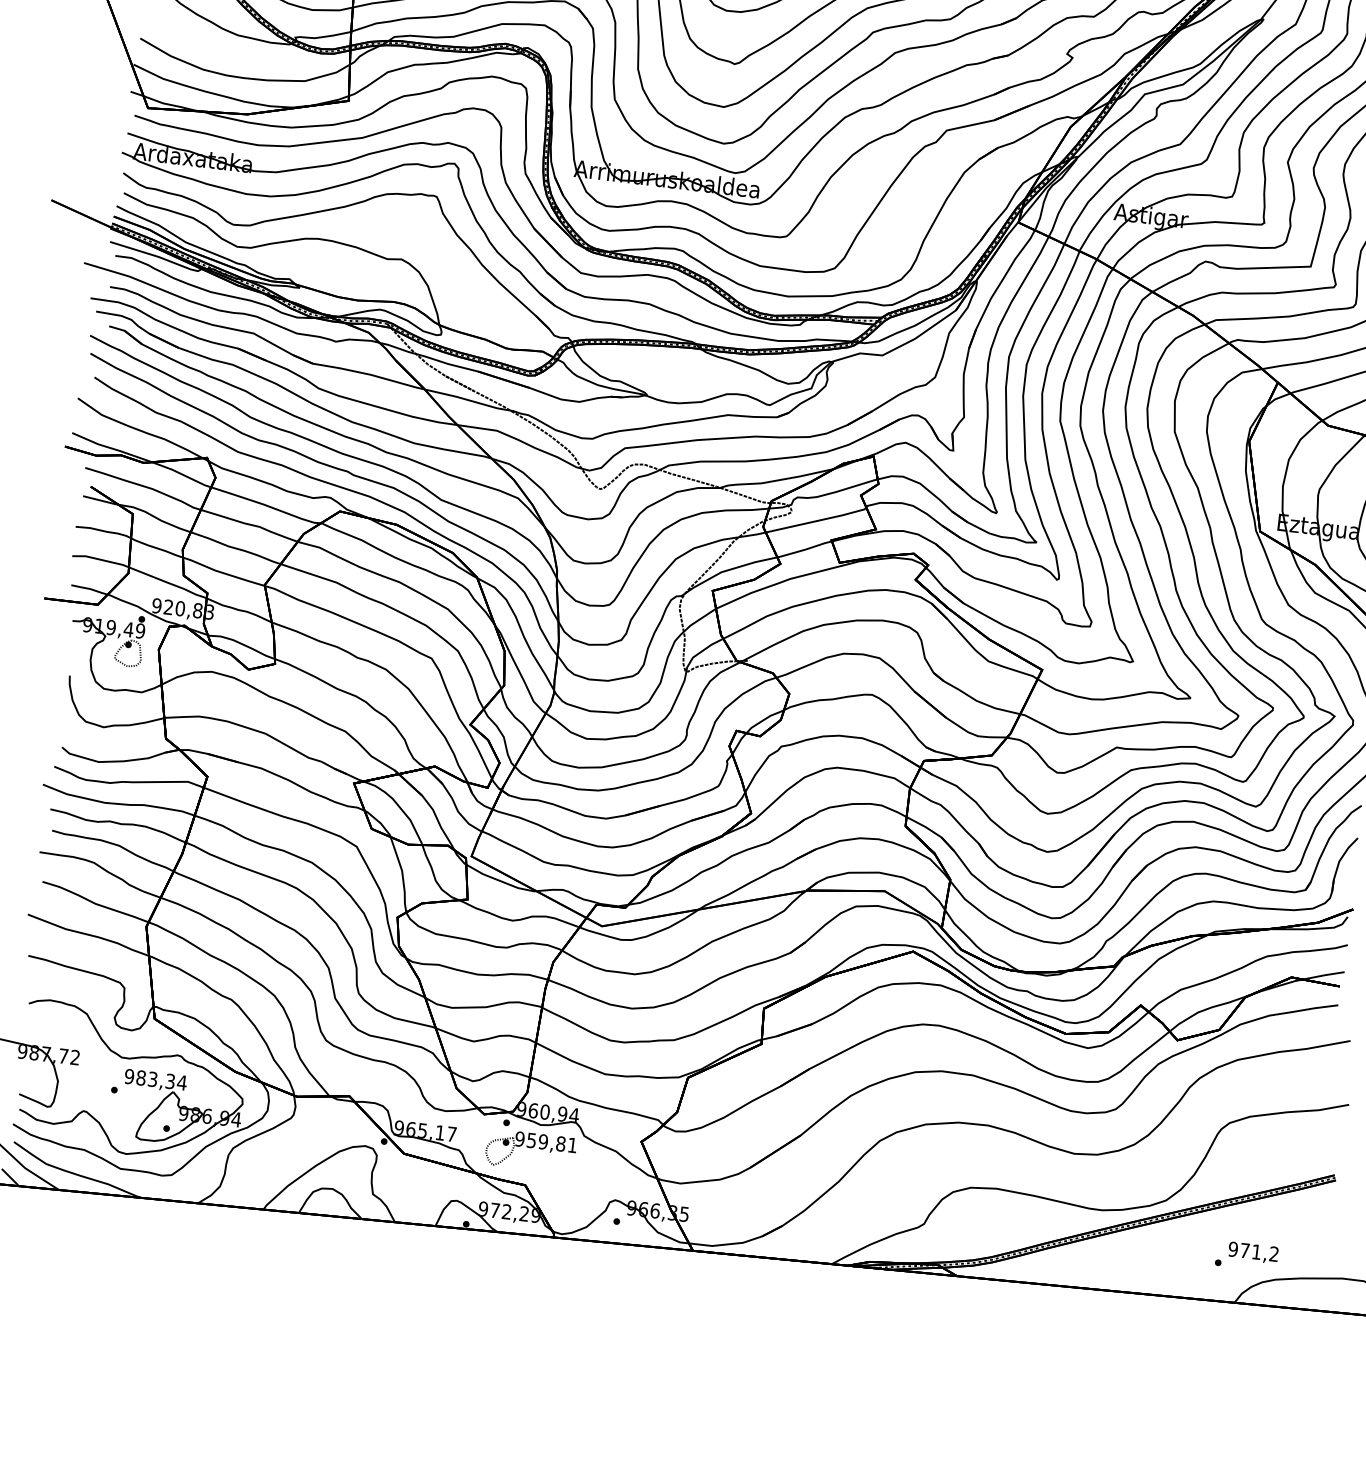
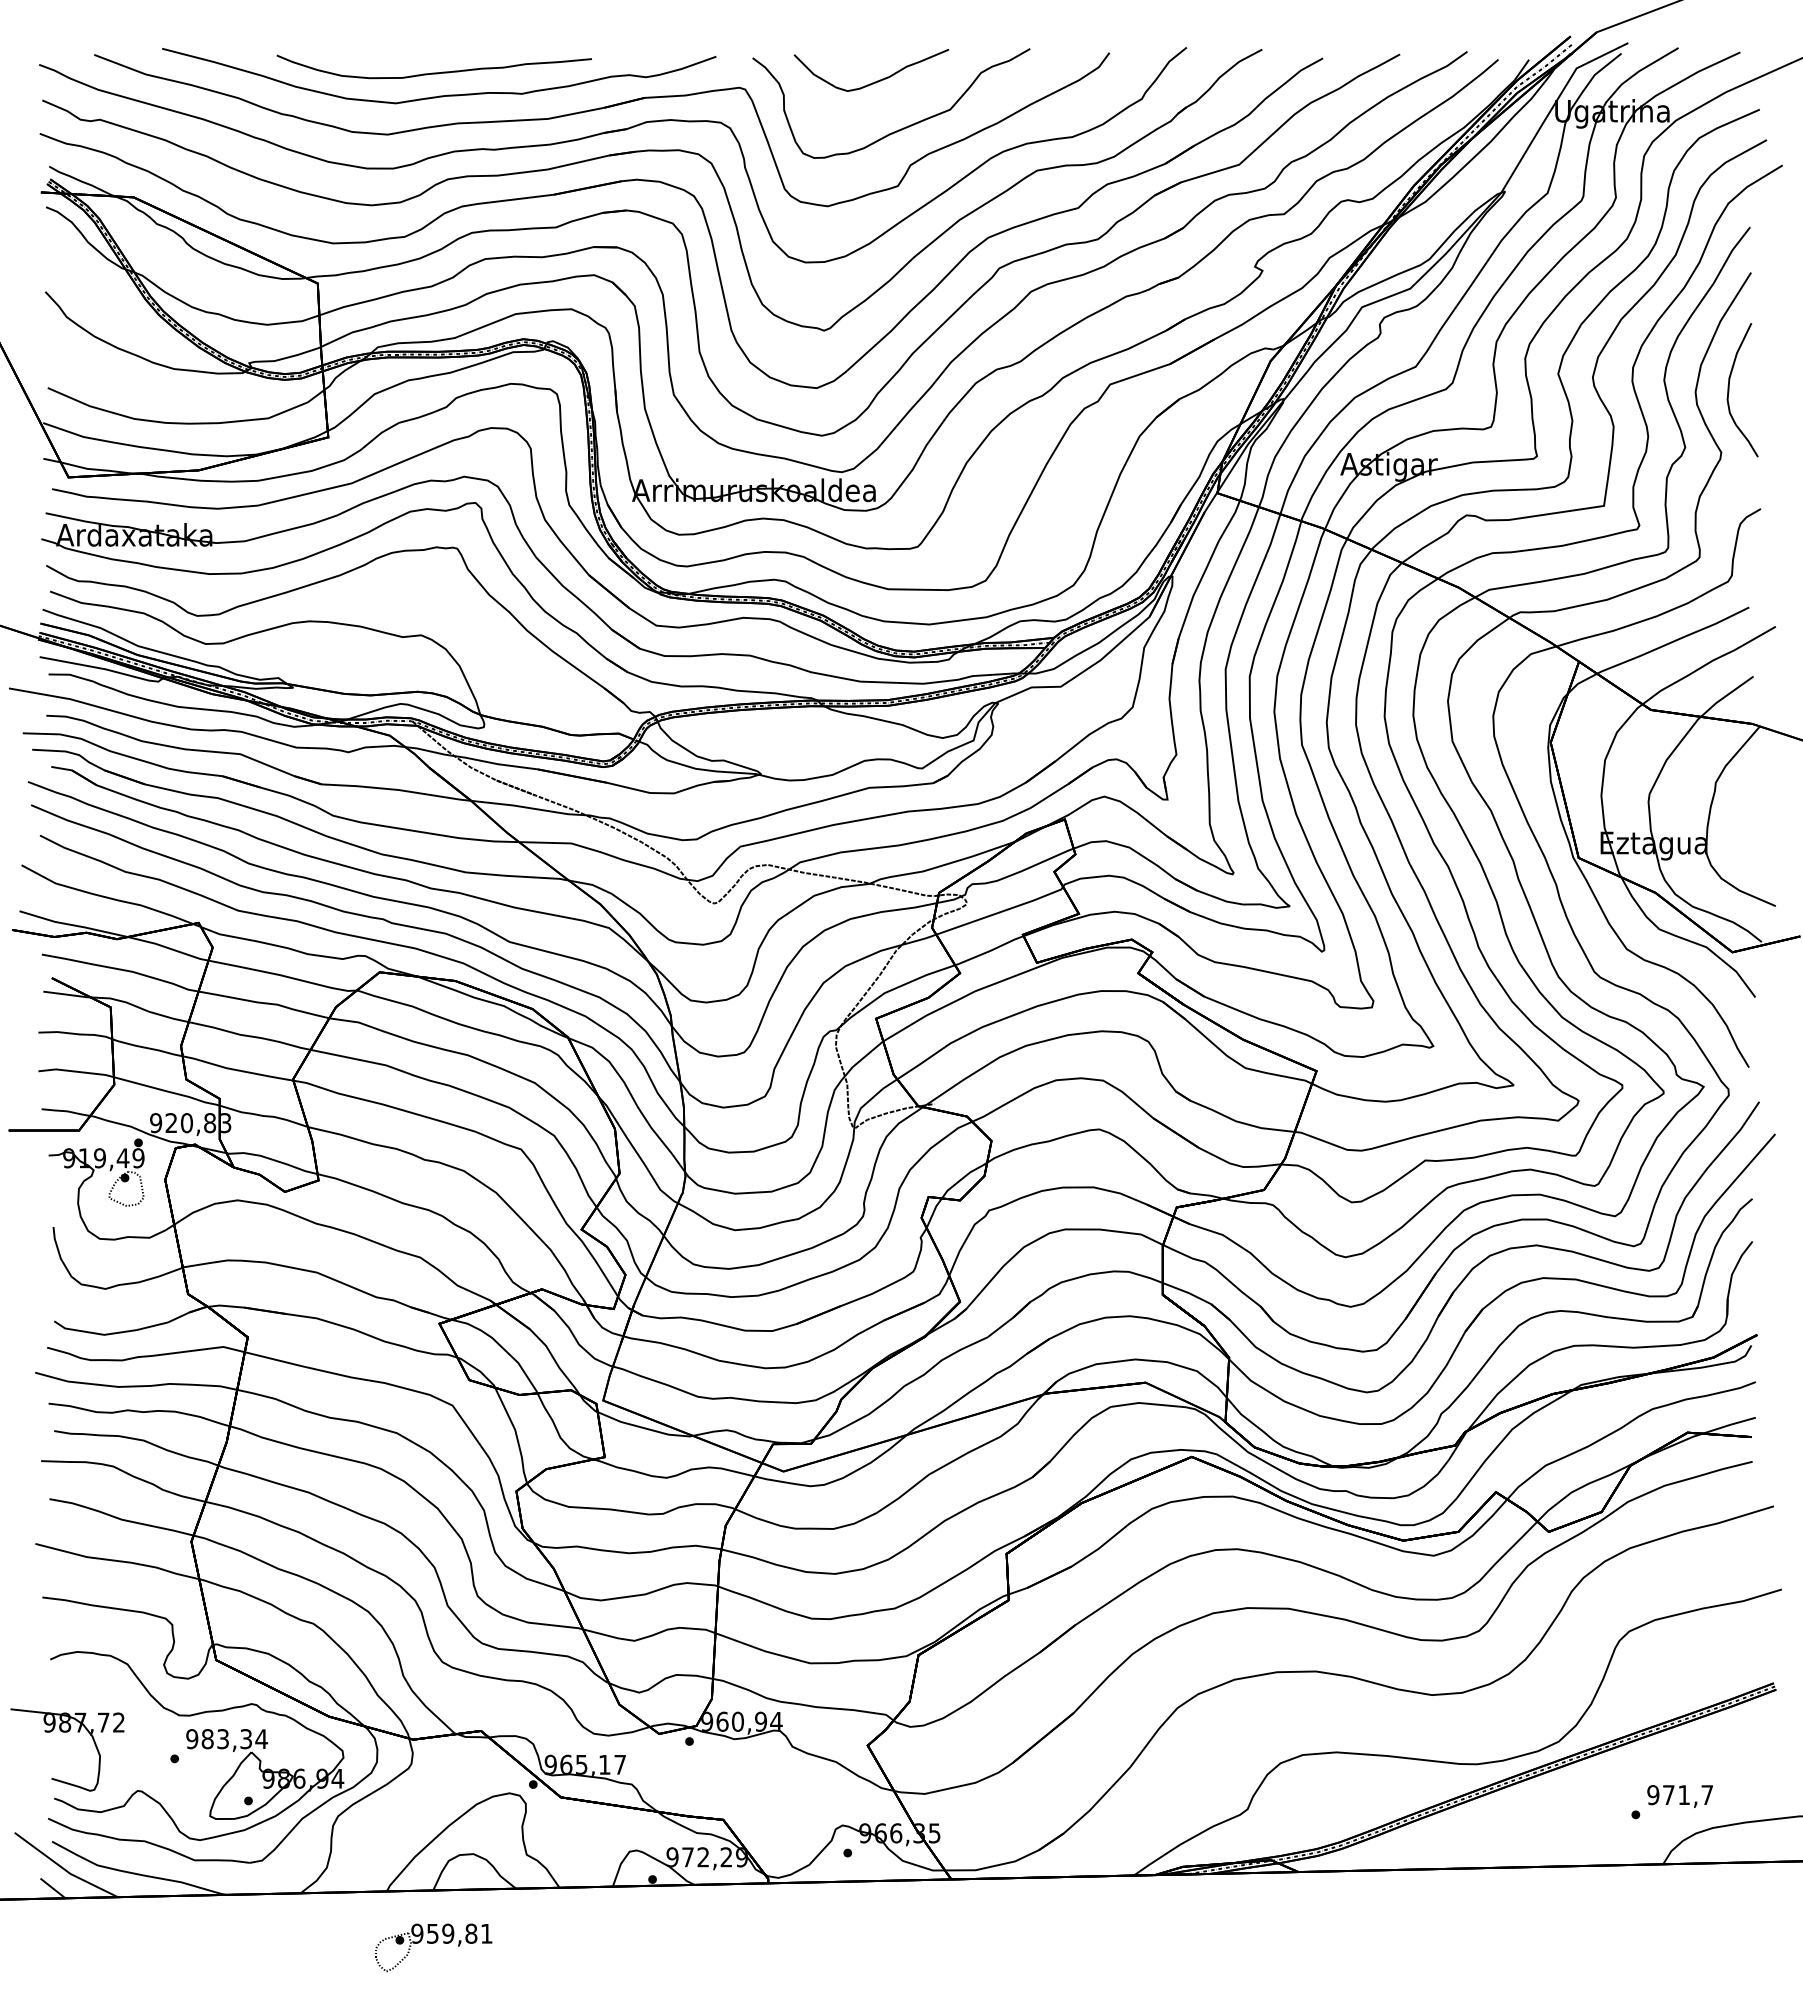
part: (530, 1151) -> (433, 1947), moved
text: (1273, 1253) -> (1706, 1794), 971,2 -> 971,7

